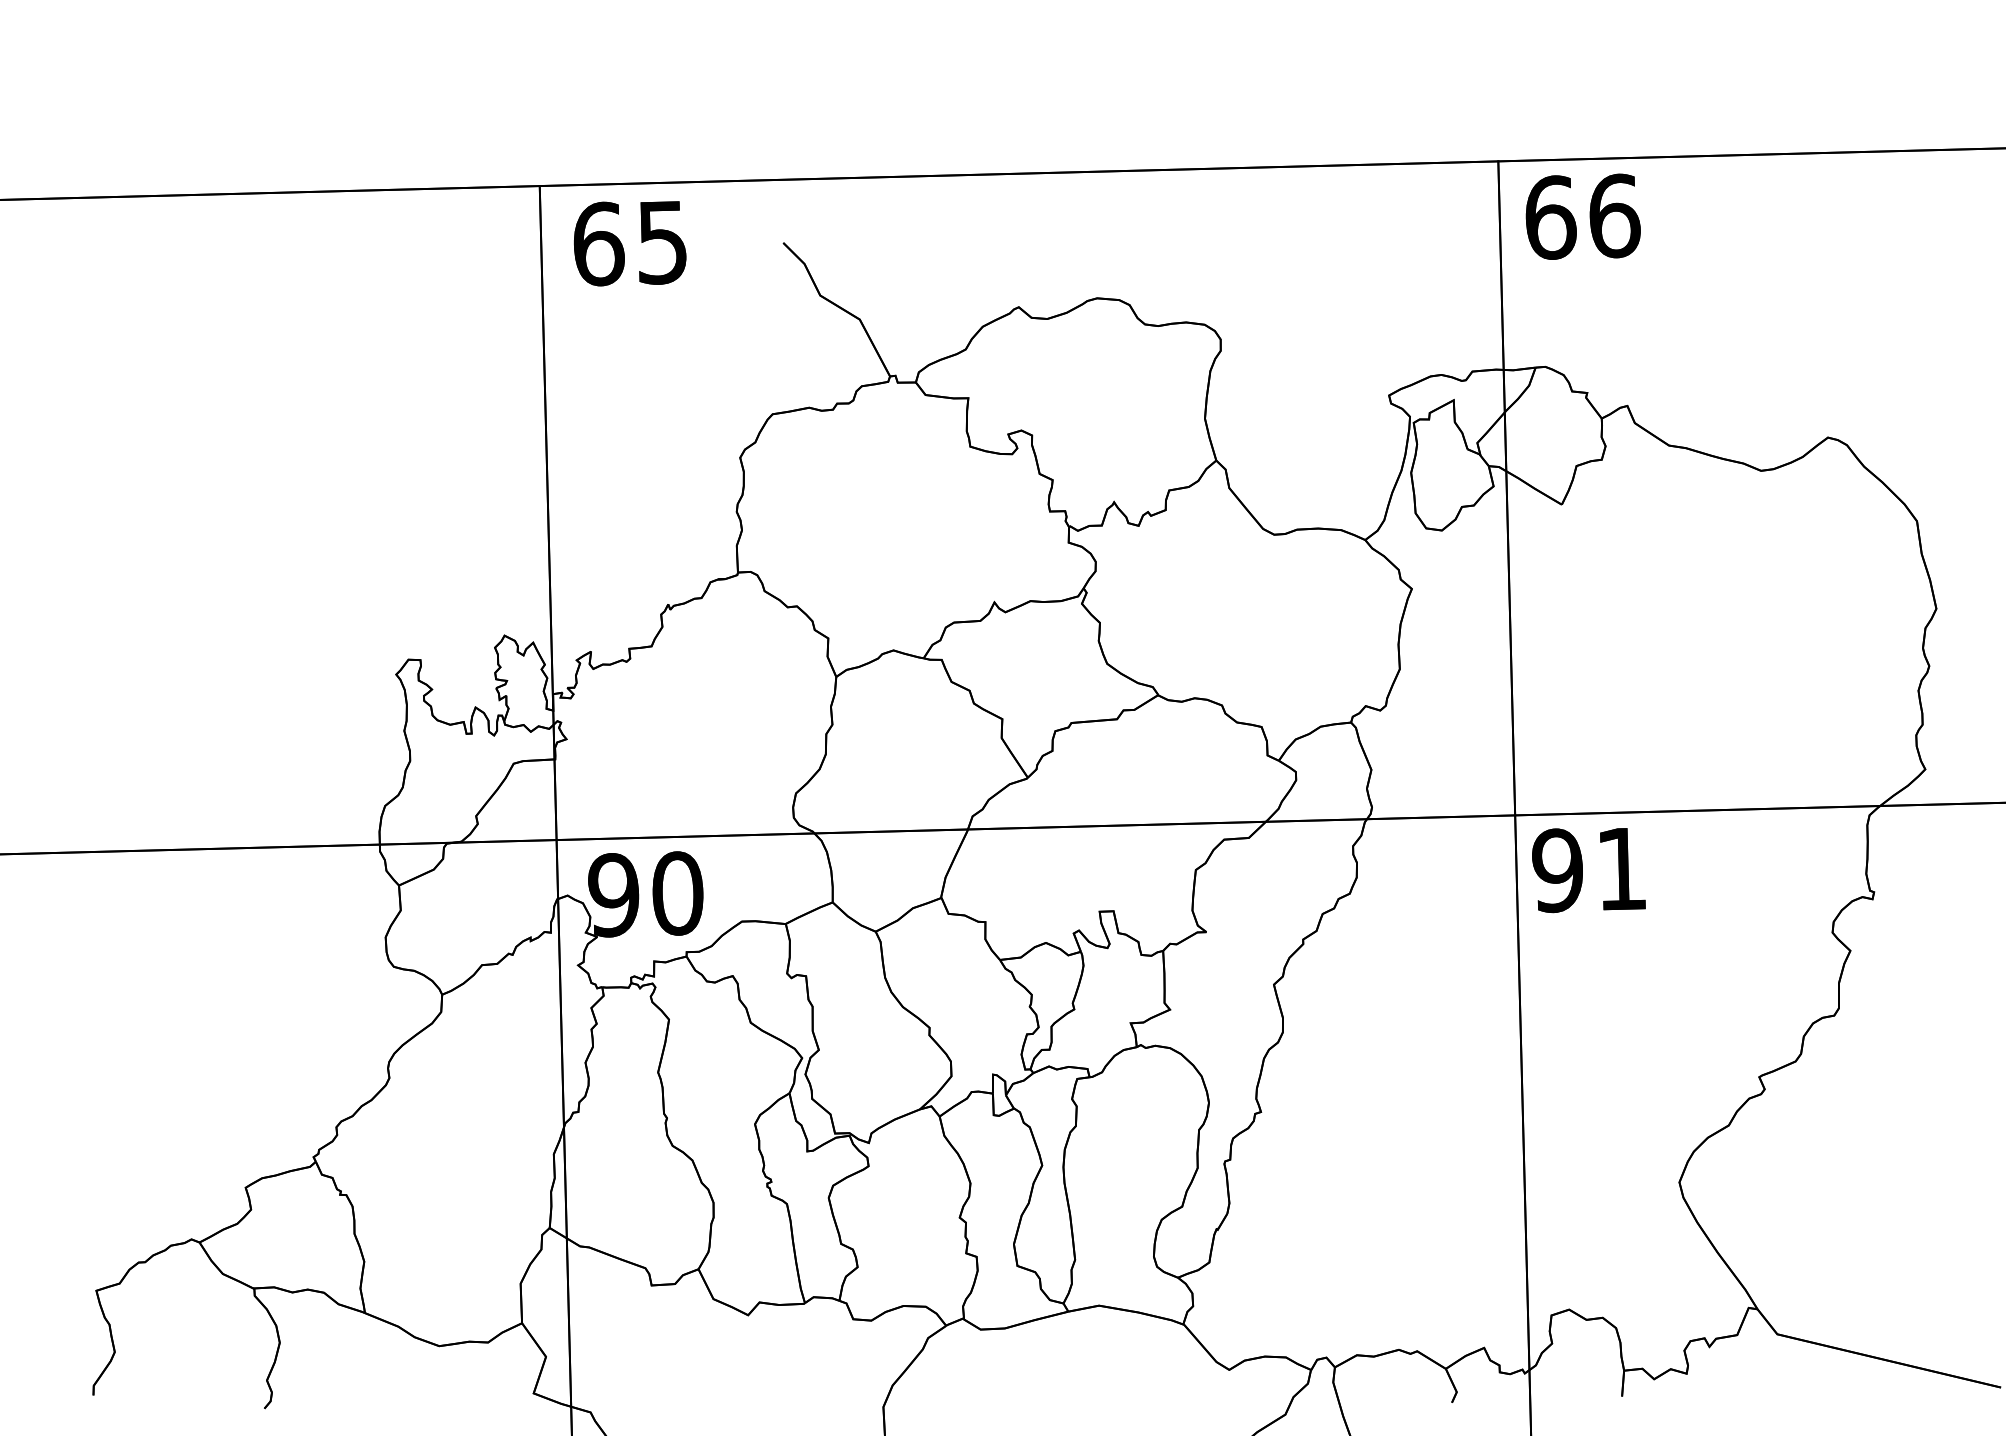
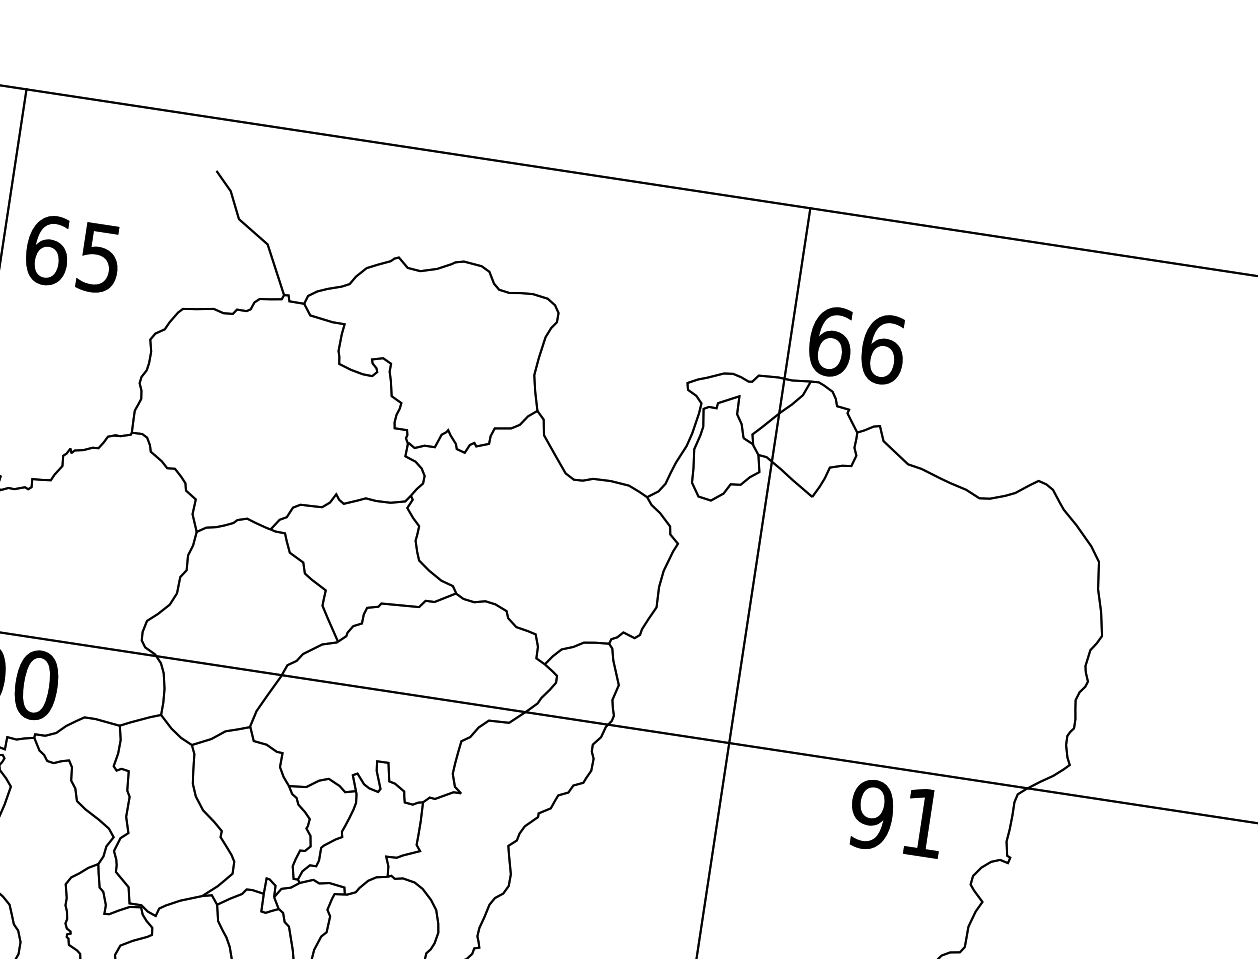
text: (1582, 216) -> (856, 345), moved
text: (630, 243) -> (73, 254), moved
text: (1588, 870) -> (896, 819), moved

